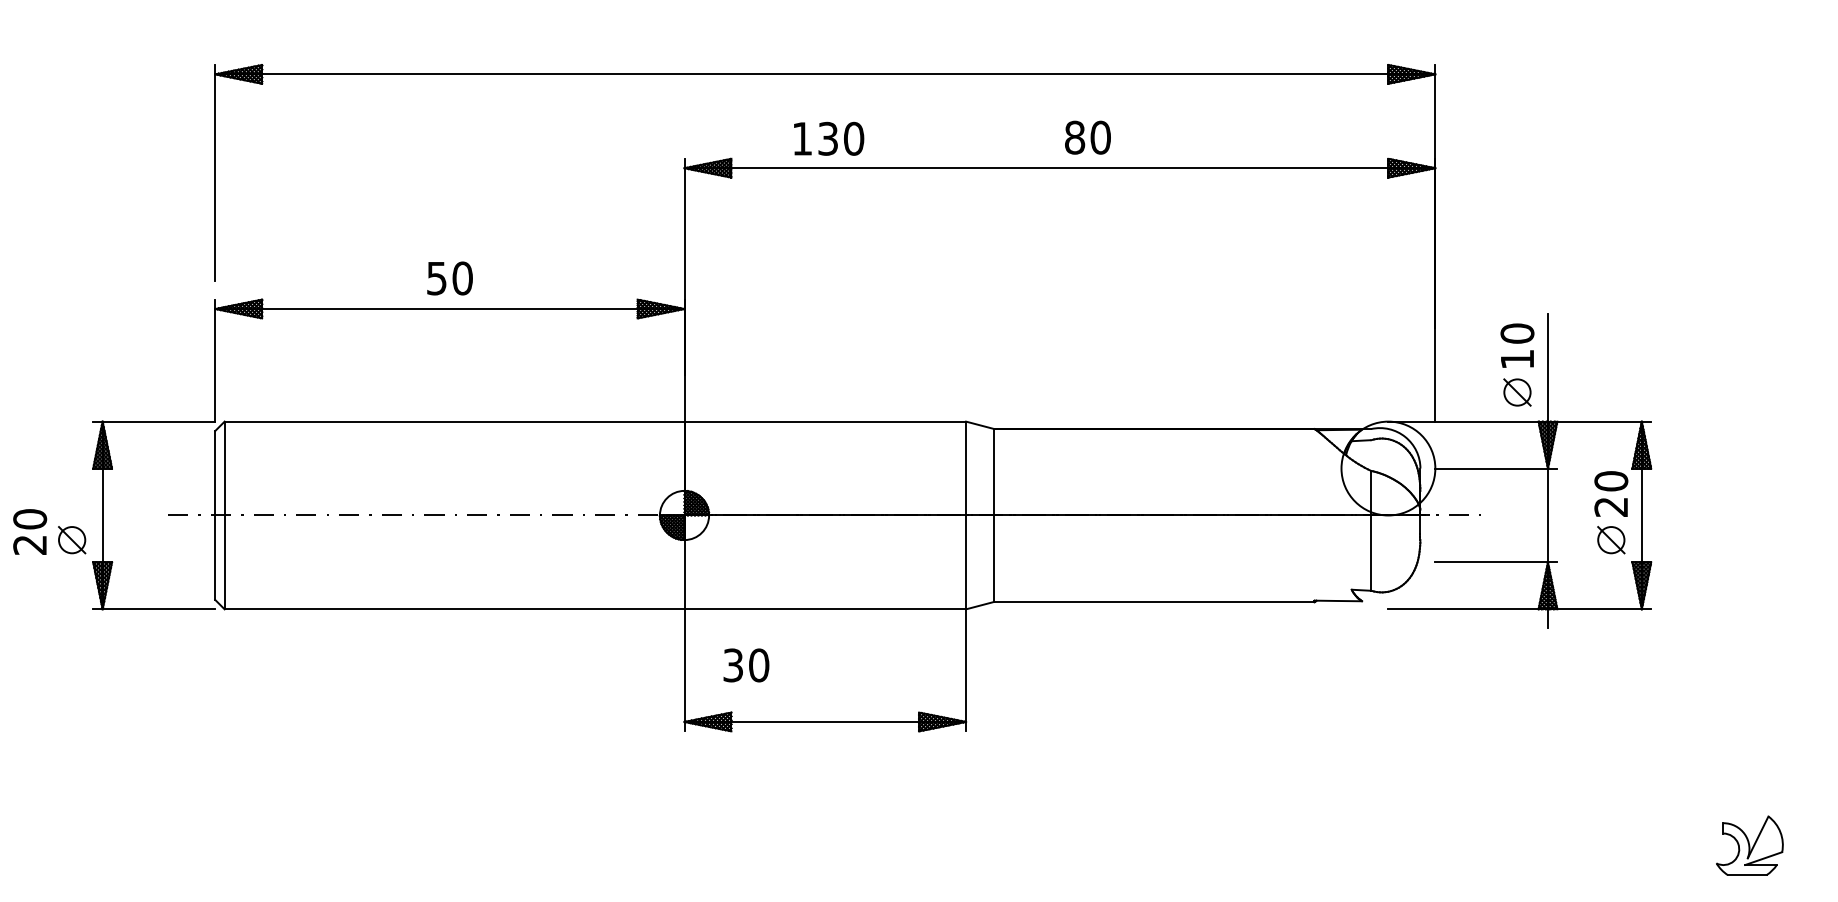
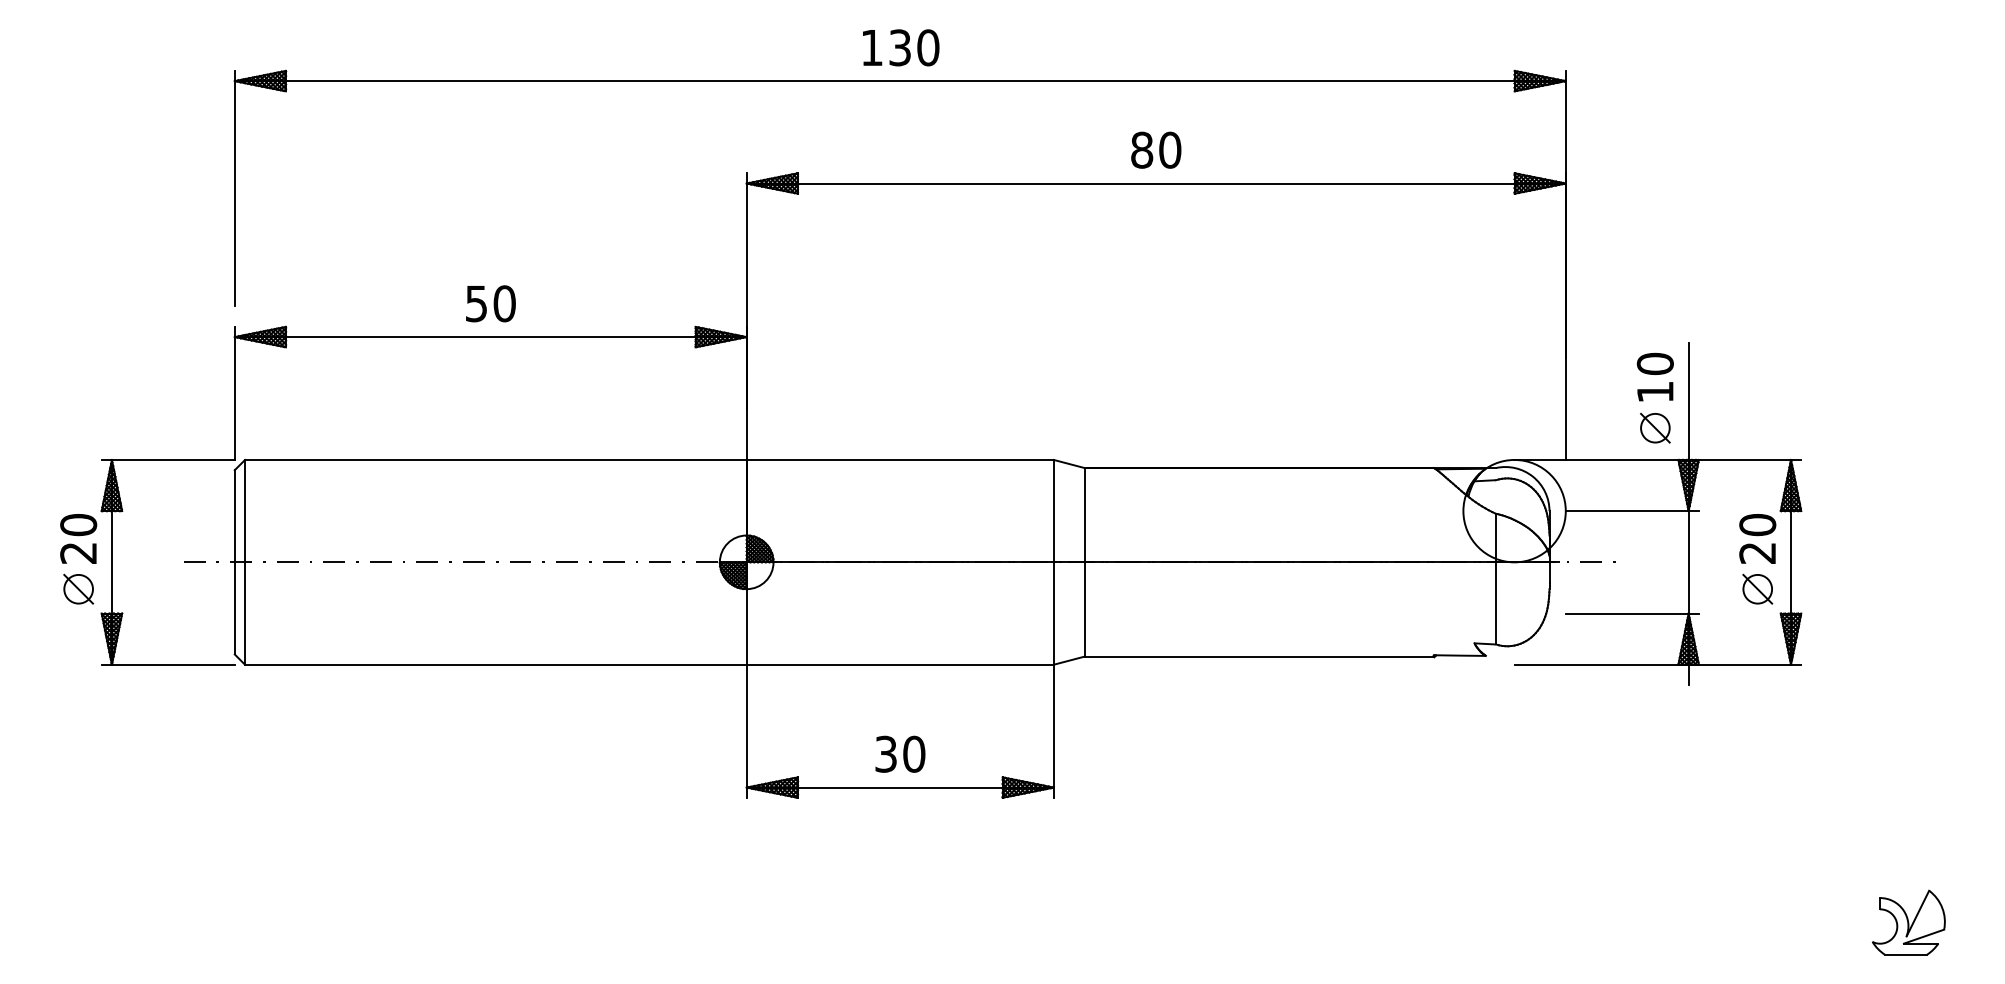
text: (1087, 137) -> (1155, 150), moved
text: (829, 138) -> (901, 47), moved
text: (30, 531) -> (79, 538), moved
text: (746, 665) -> (900, 754), moved

